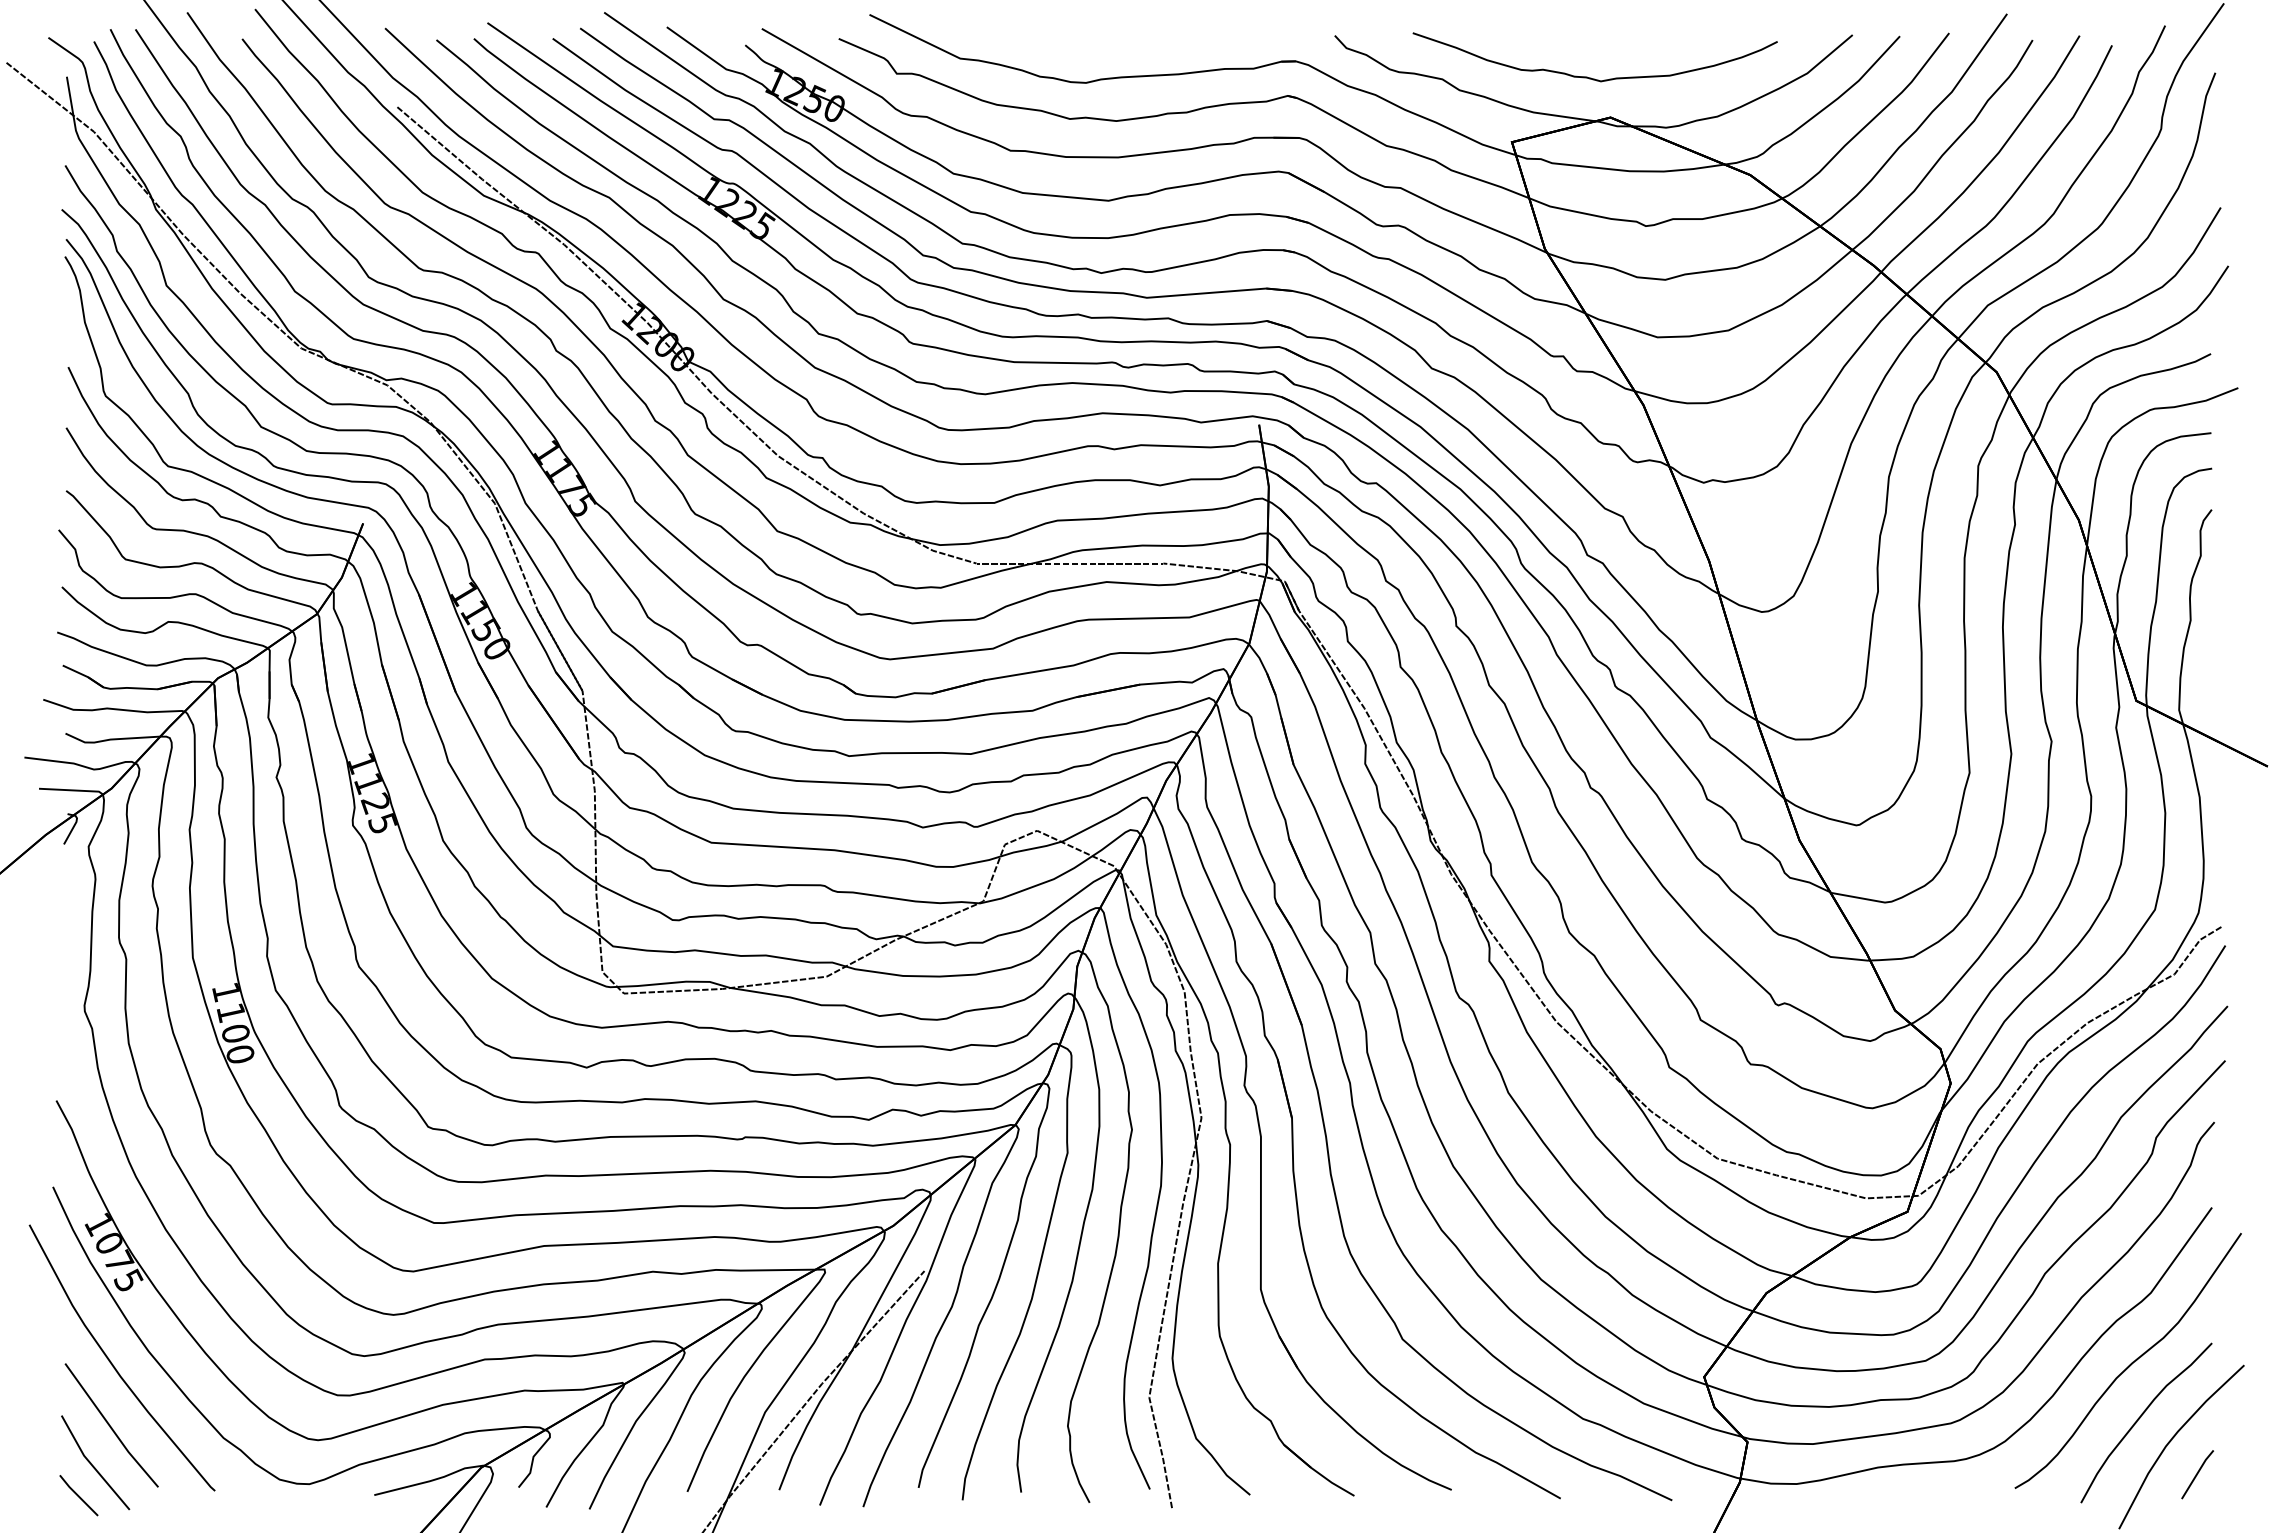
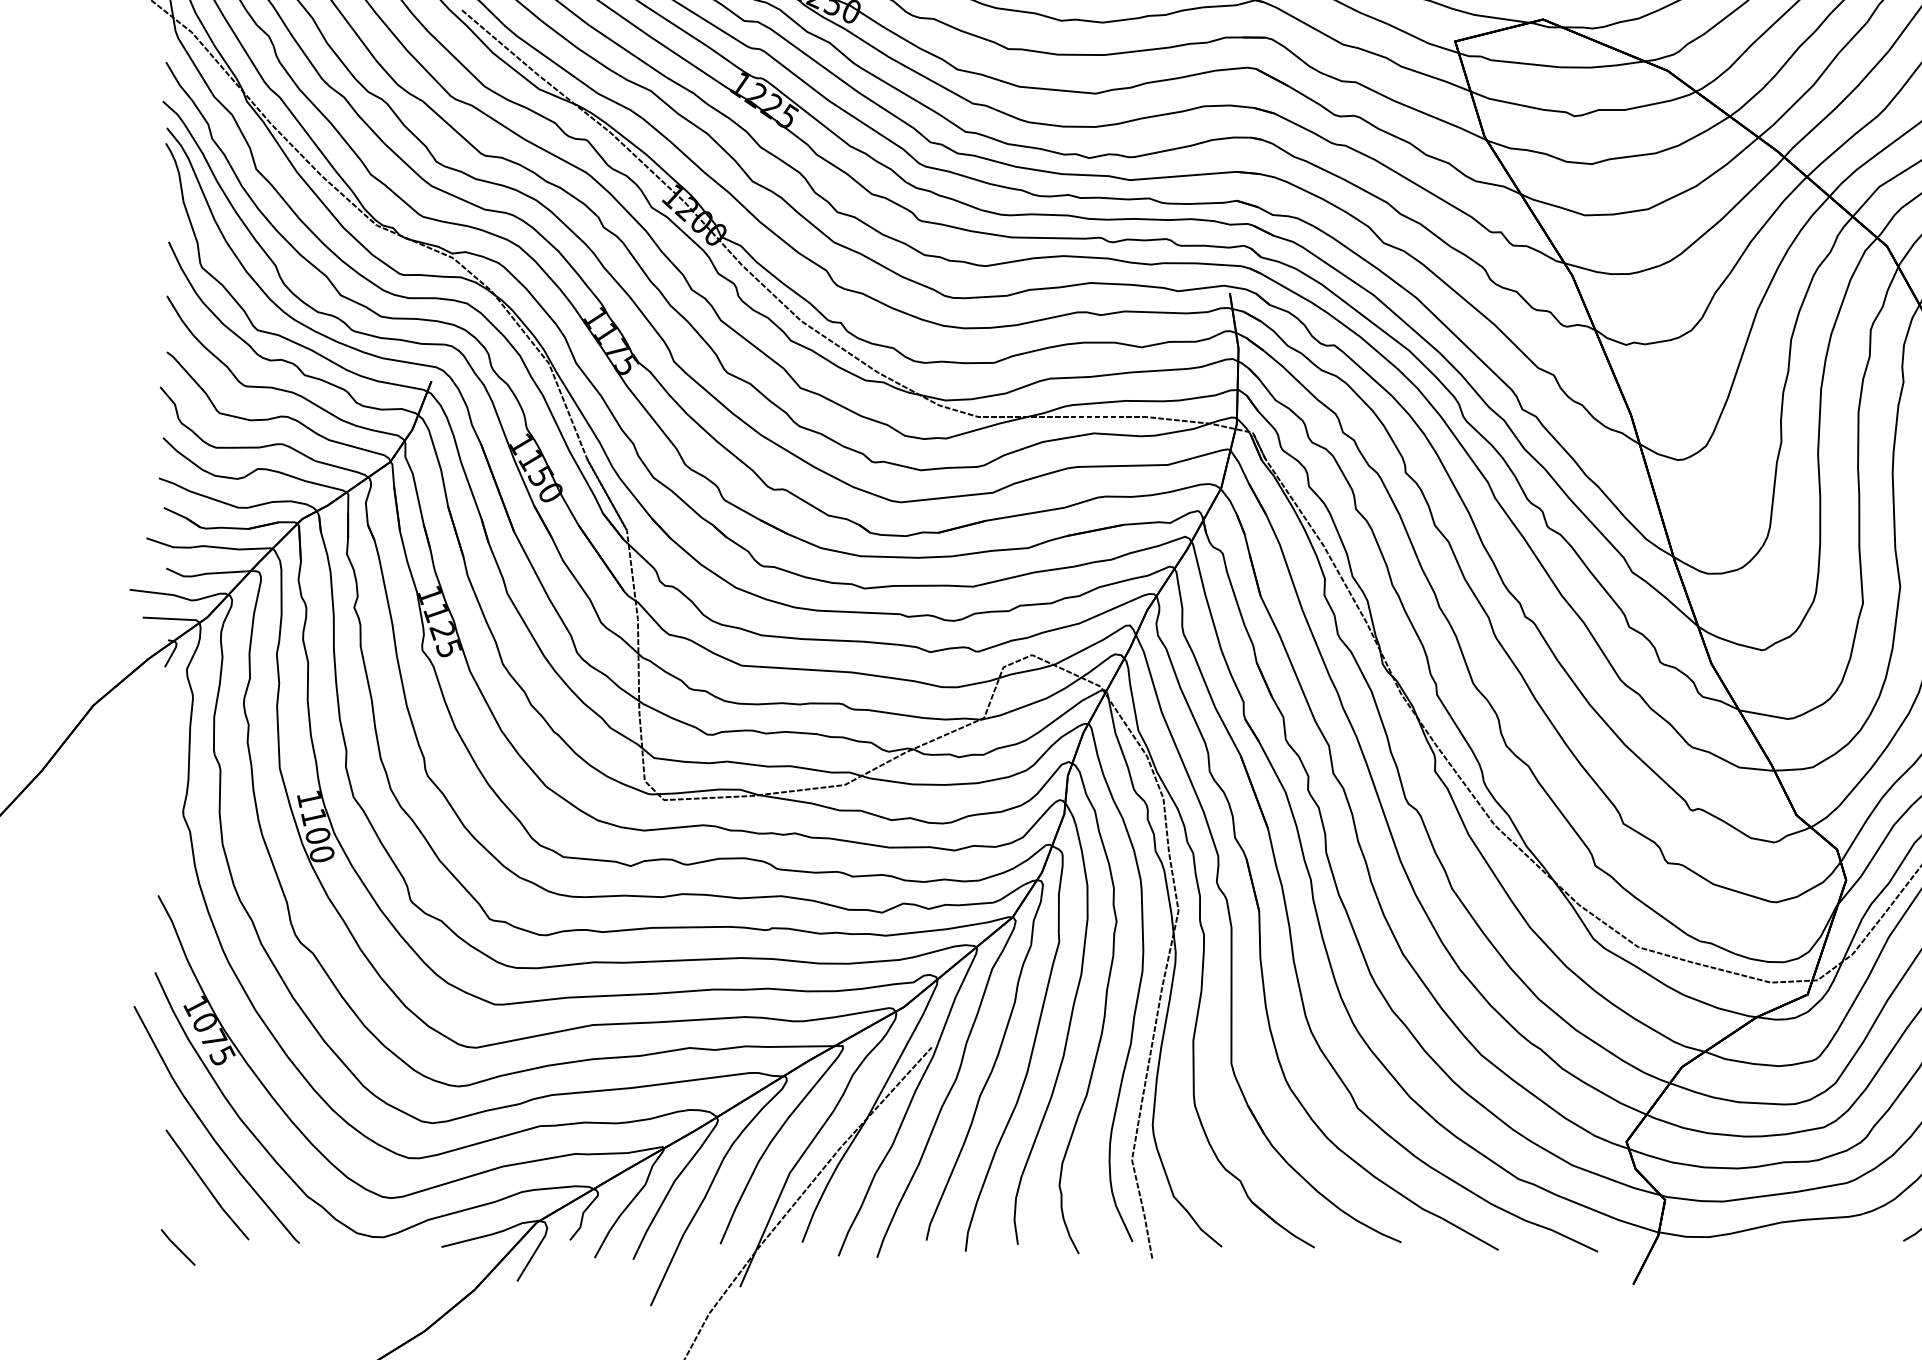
line: (92, 1464) -> (190, 1219), removed

